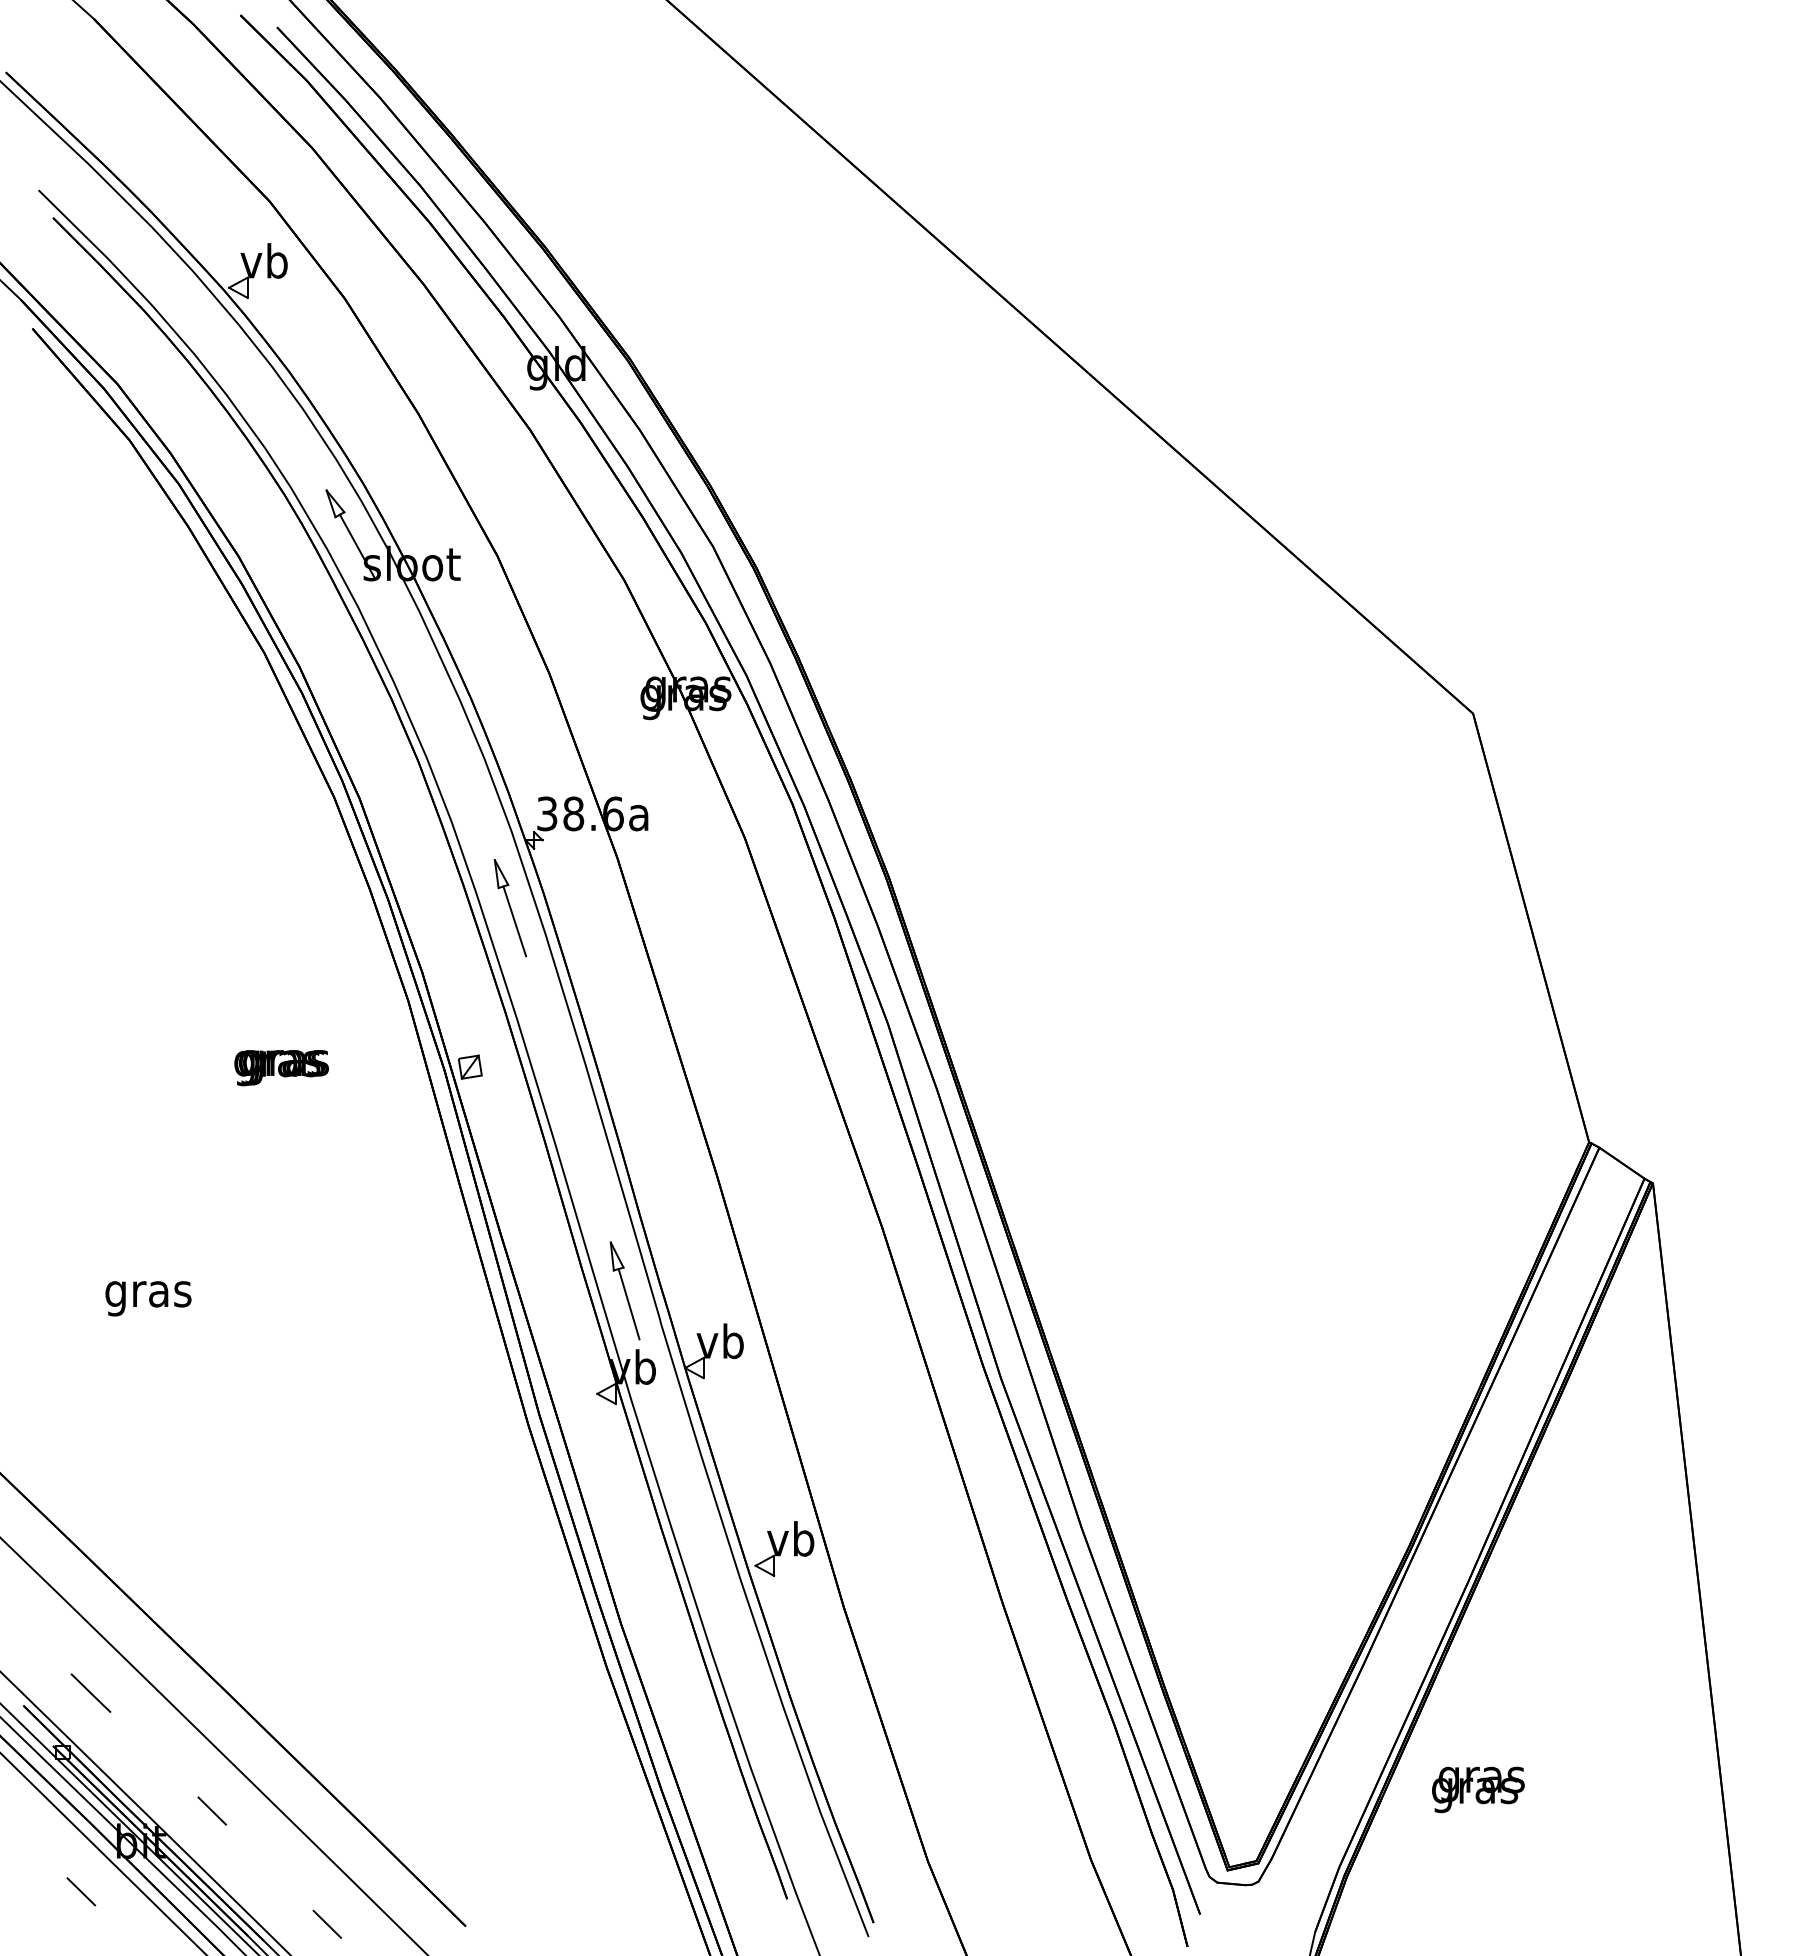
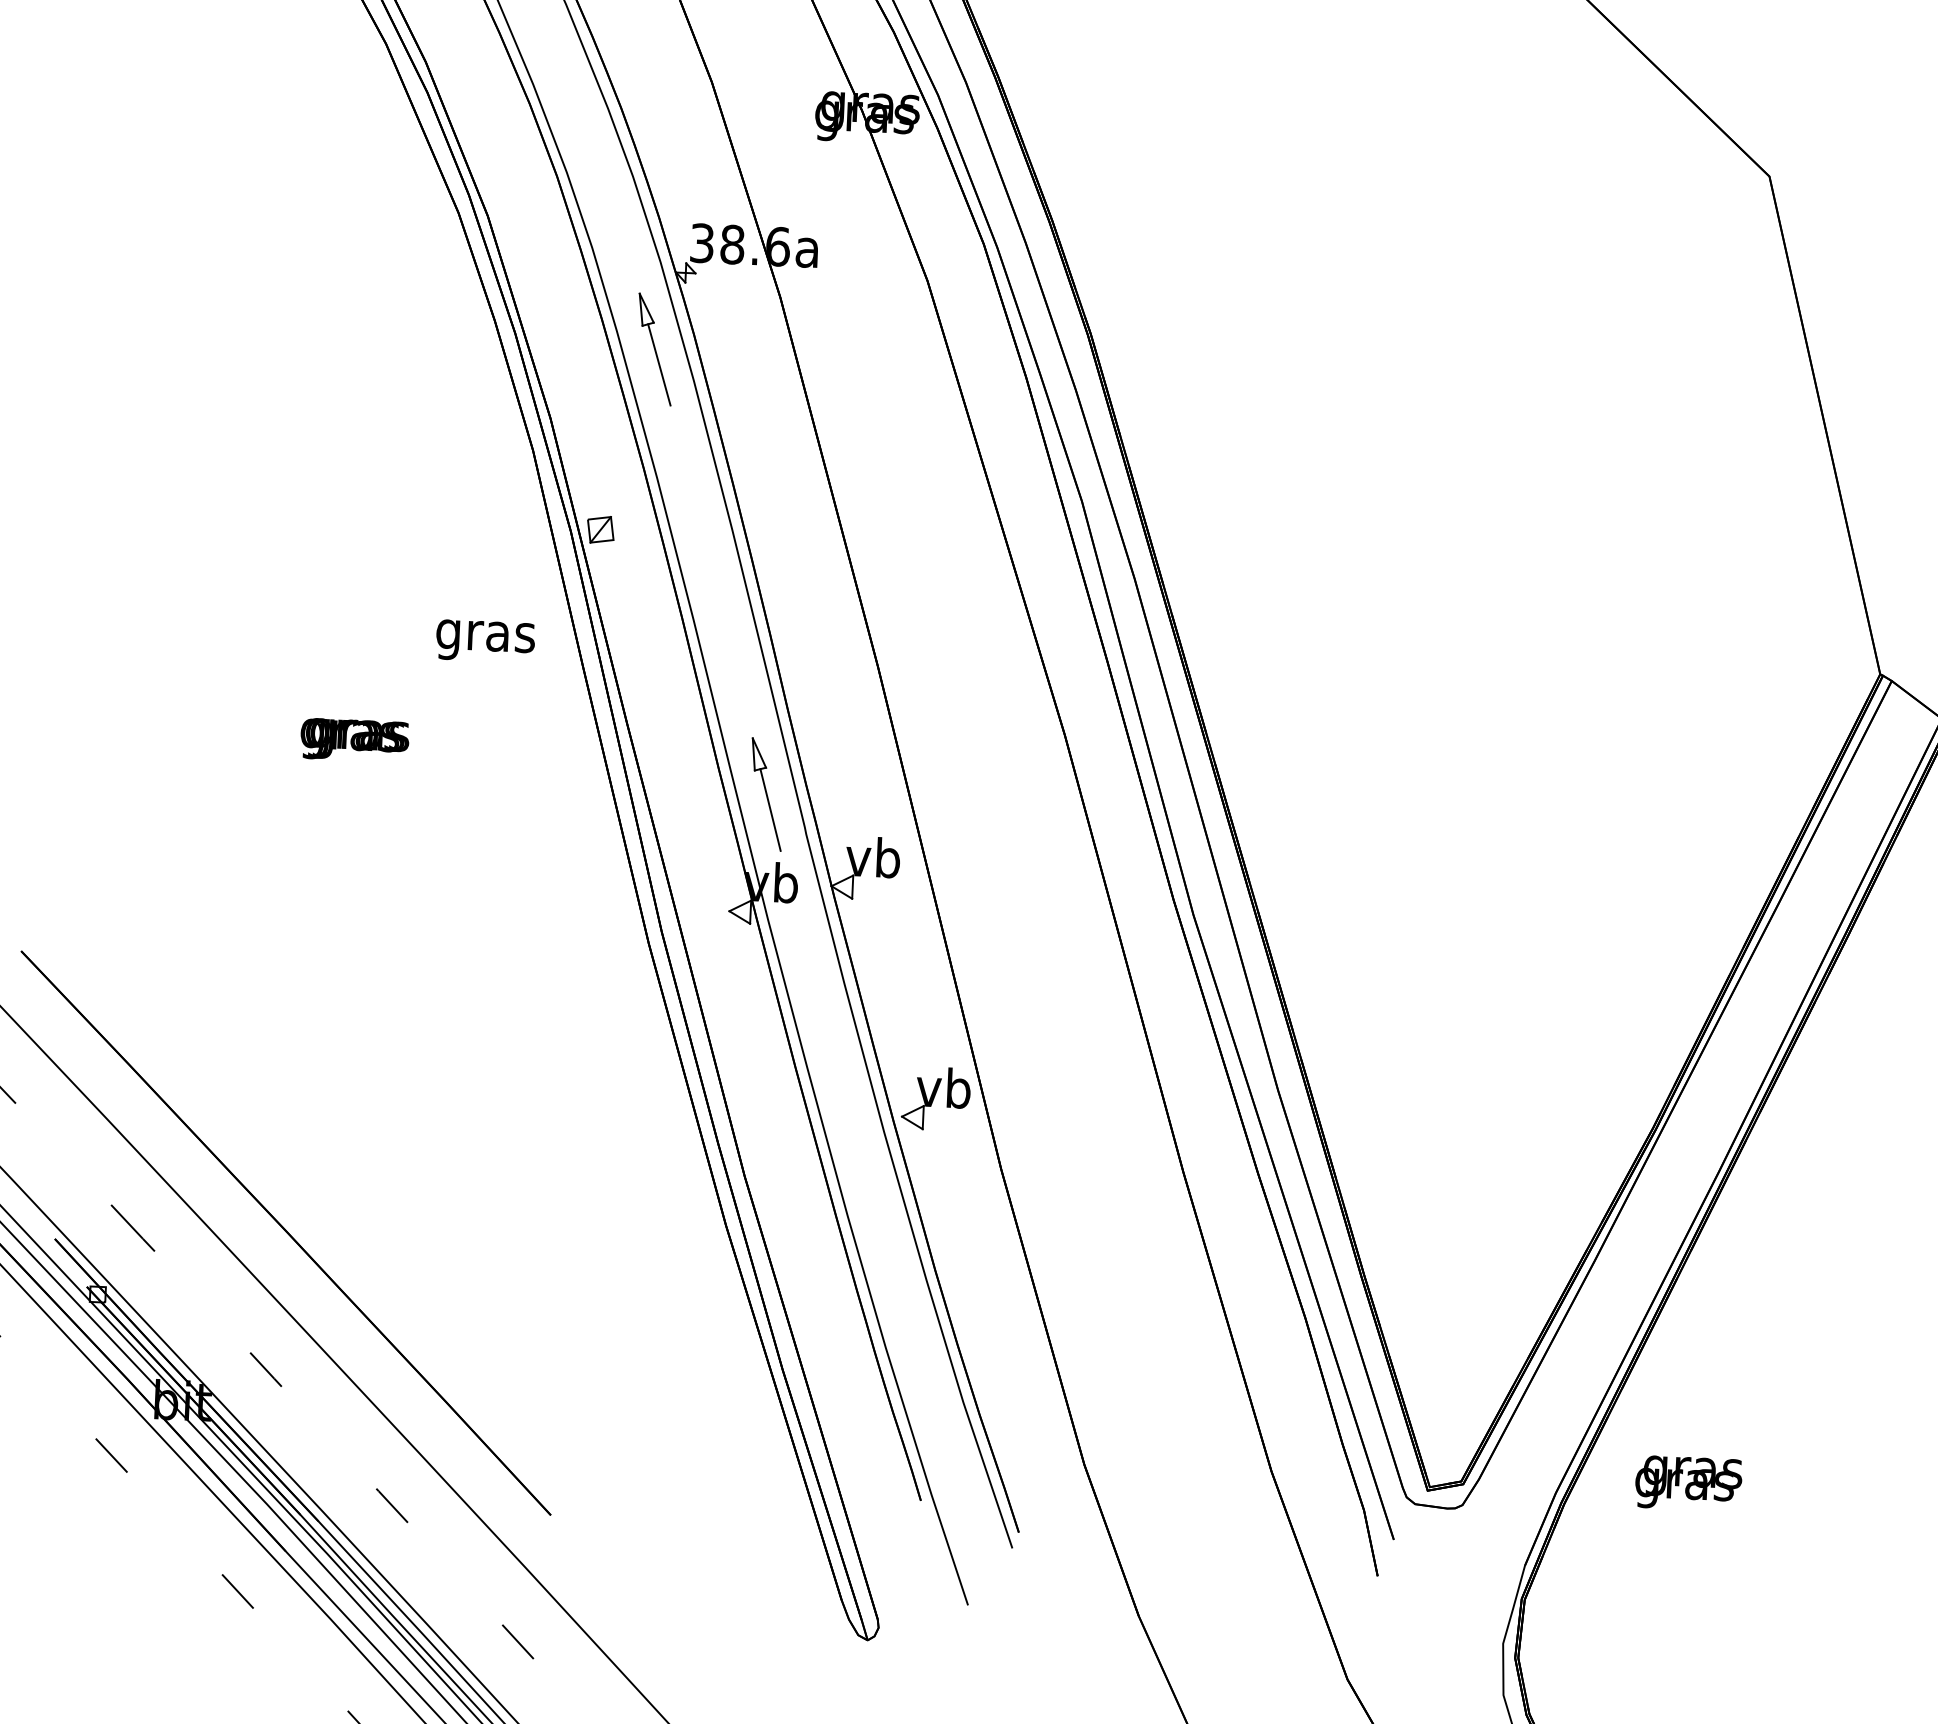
text: (281, 1068) -> (354, 740), moved
text: (148, 1298) -> (485, 641), moved
text: (1478, 1789) -> (1688, 1483), moved

